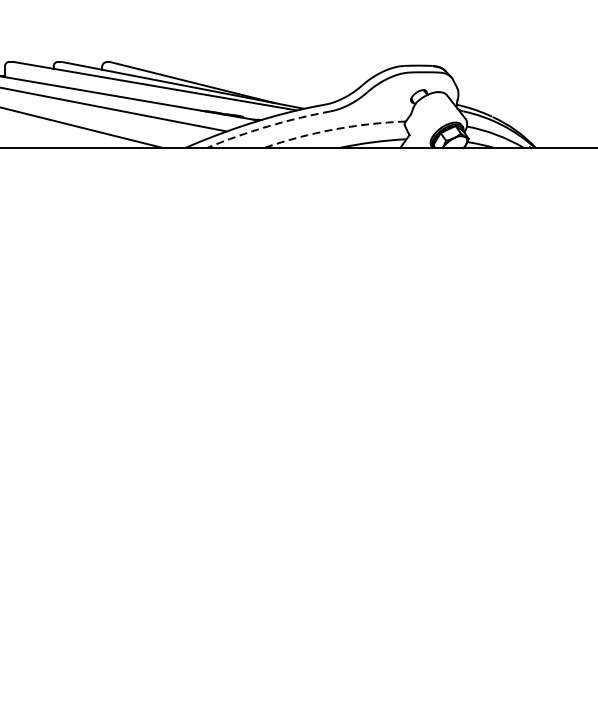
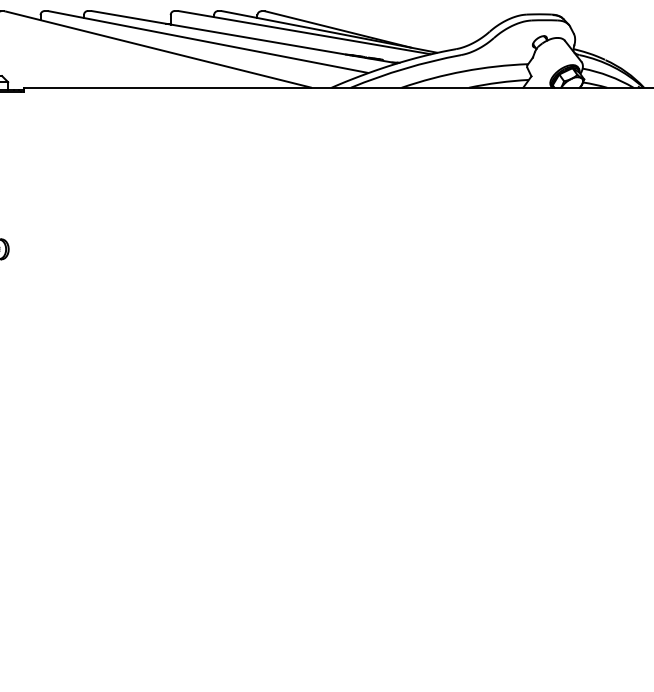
arc: (268, 126) -> (405, 68), dashed -> solid
arc: (334, 129) -> (464, 71), dashed -> solid

